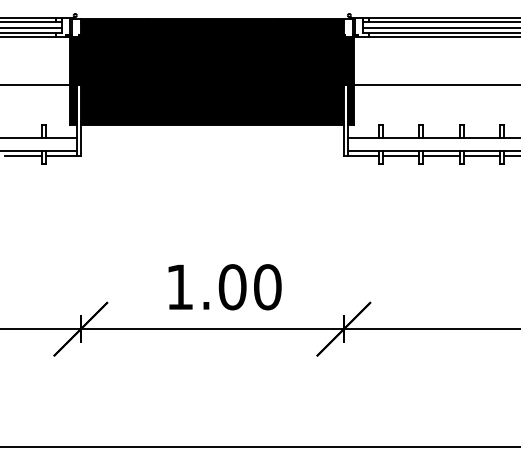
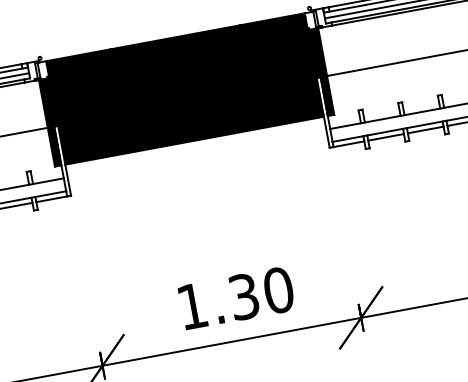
text: (232, 287) -> (244, 297), 1.00 -> 1.30

